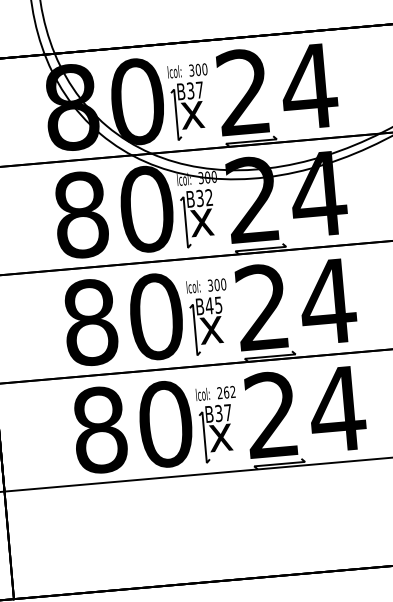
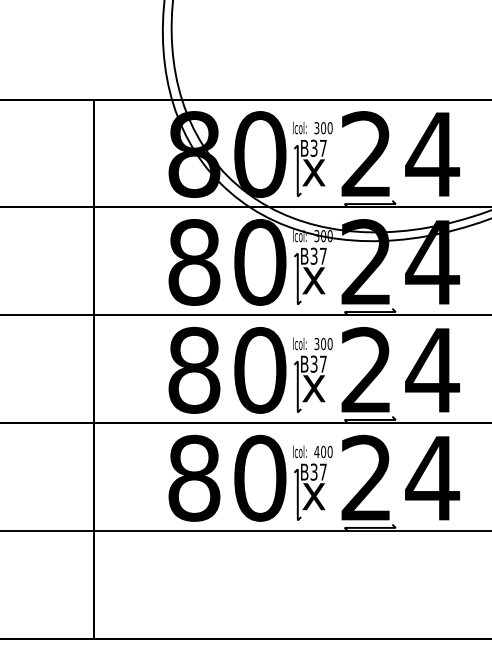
text: (208, 196) -> (322, 255), B32 -> B37
text: (213, 304) -> (318, 363), B45 -> B37
text: (226, 392) -> (323, 451), 262 -> 400

